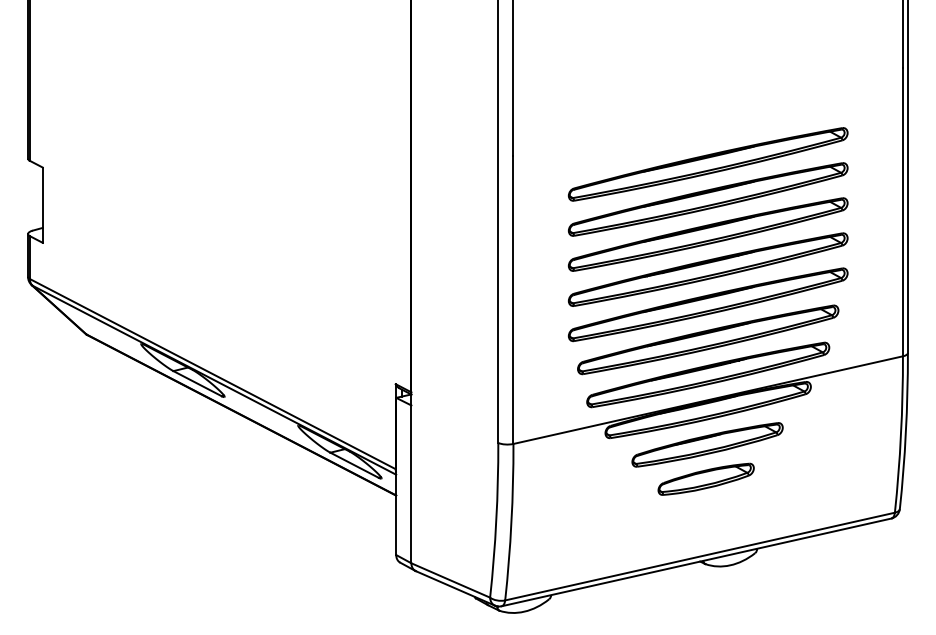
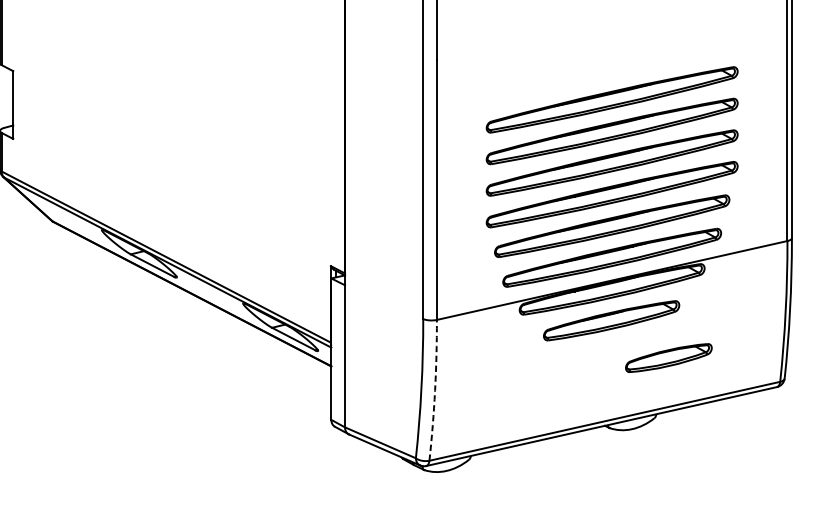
part: (707, 164) -> (611, 68), removed
part: (705, 478) -> (668, 357), moved
arc: (511, 522) -> (435, 390), solid -> dashed

